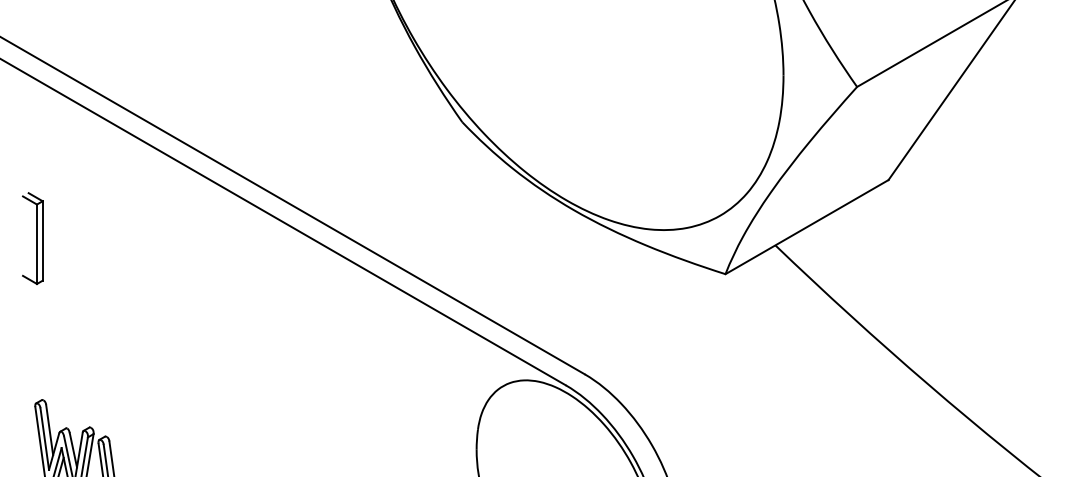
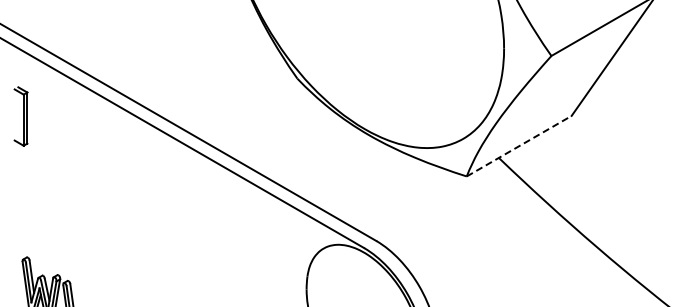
line: (807, 227) -> (519, 146), solid -> dashed
part: (32, 238) -> (20, 116), moved

